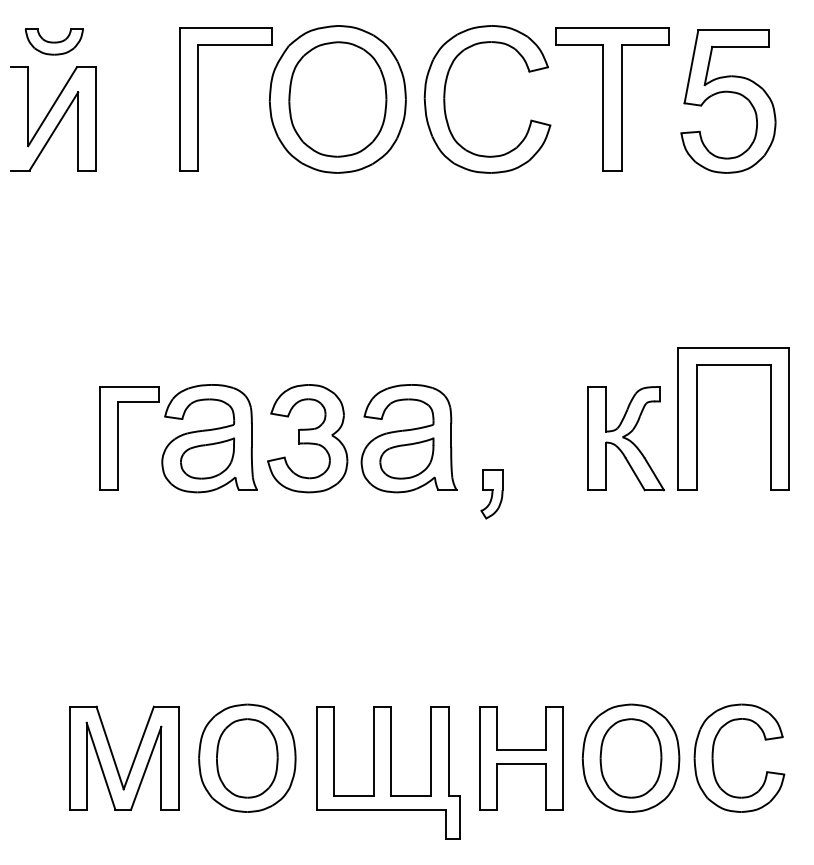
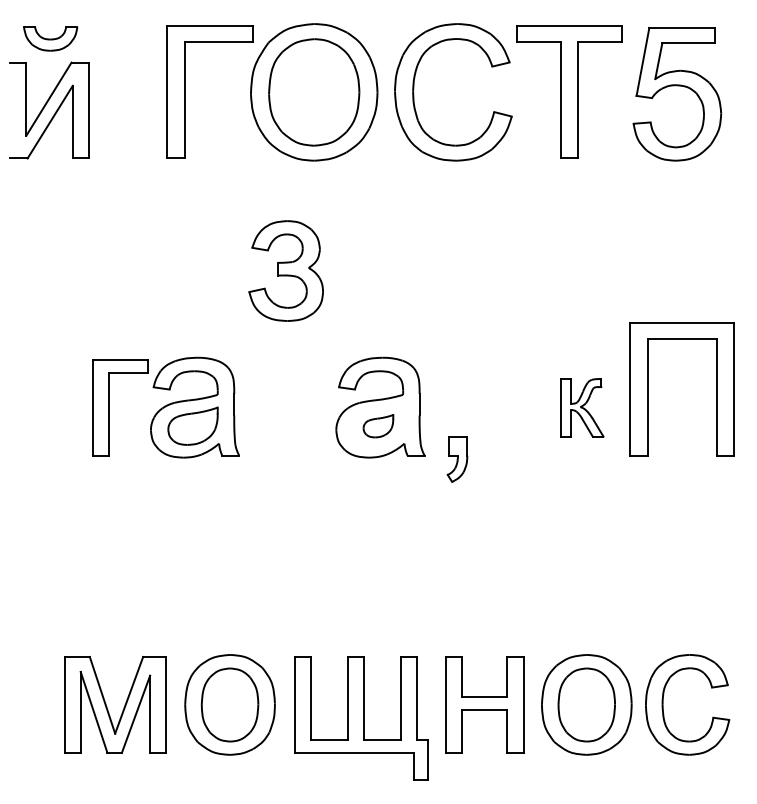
part: (307, 438) -> (285, 270), moved
part: (626, 438) -> (582, 407), size x0.6
part: (406, 458) -> (378, 426), size x0.6

